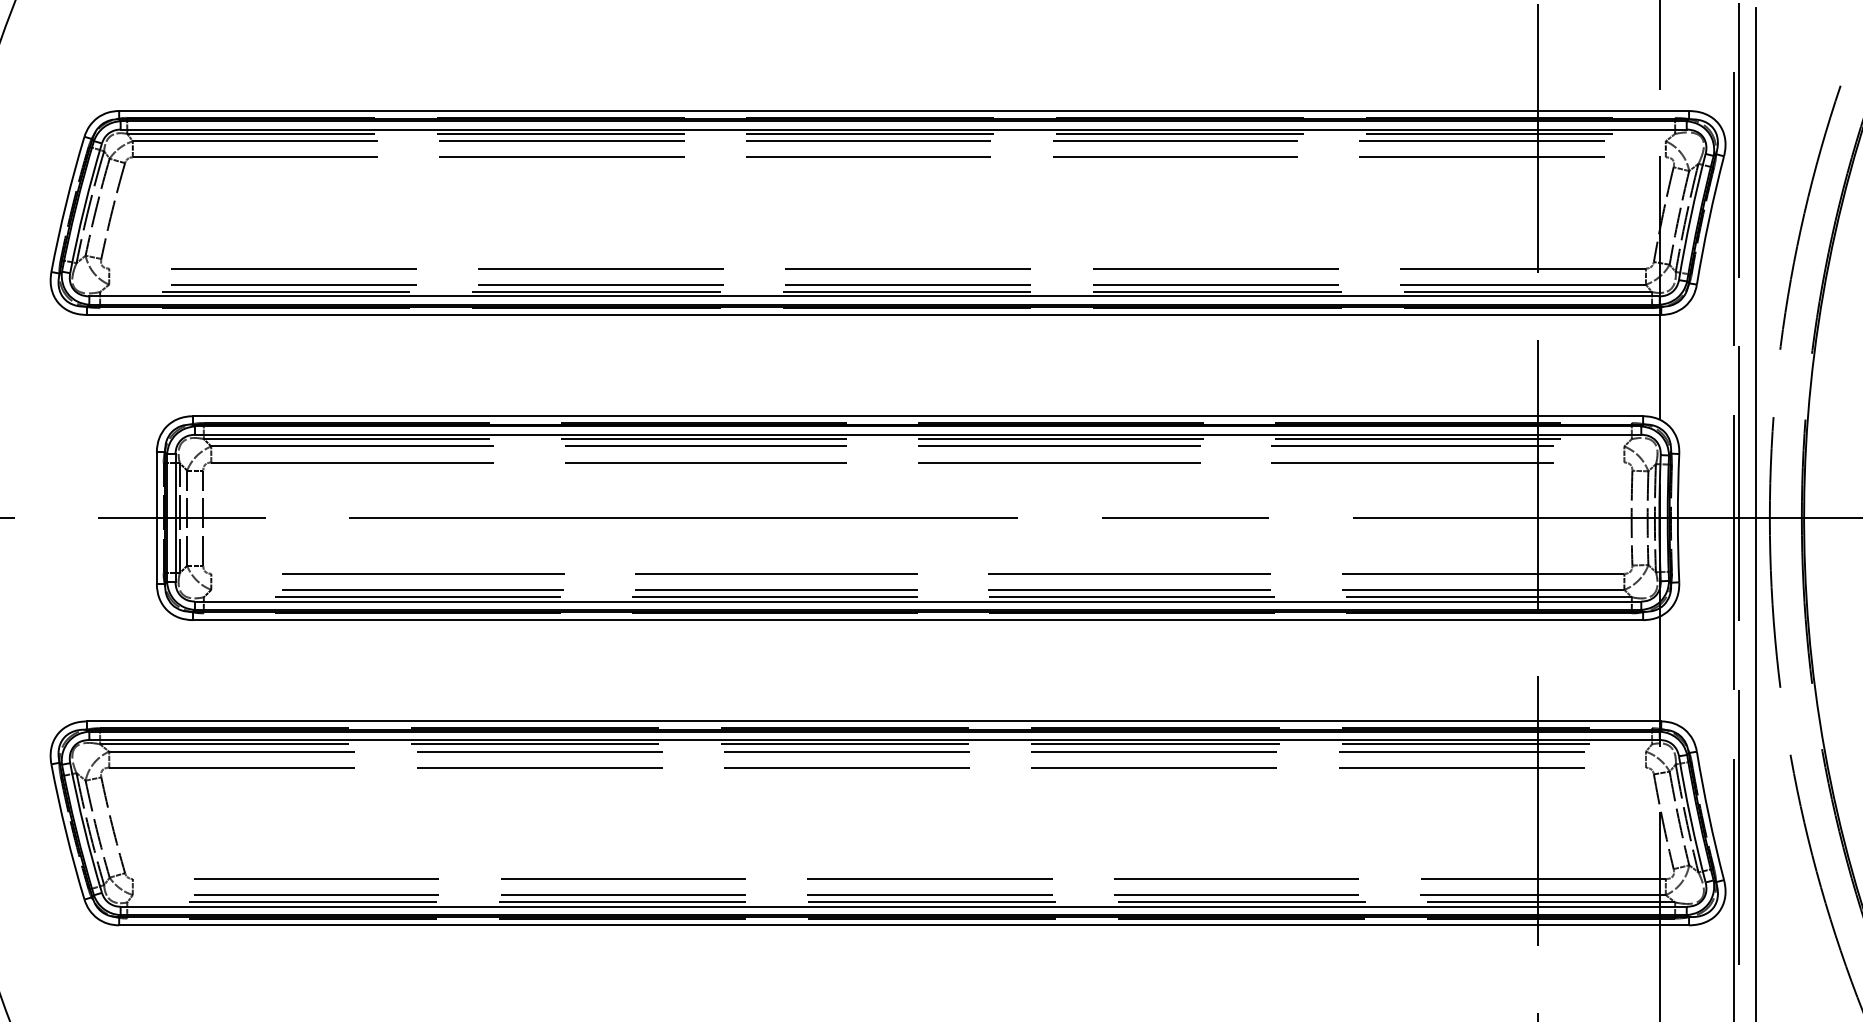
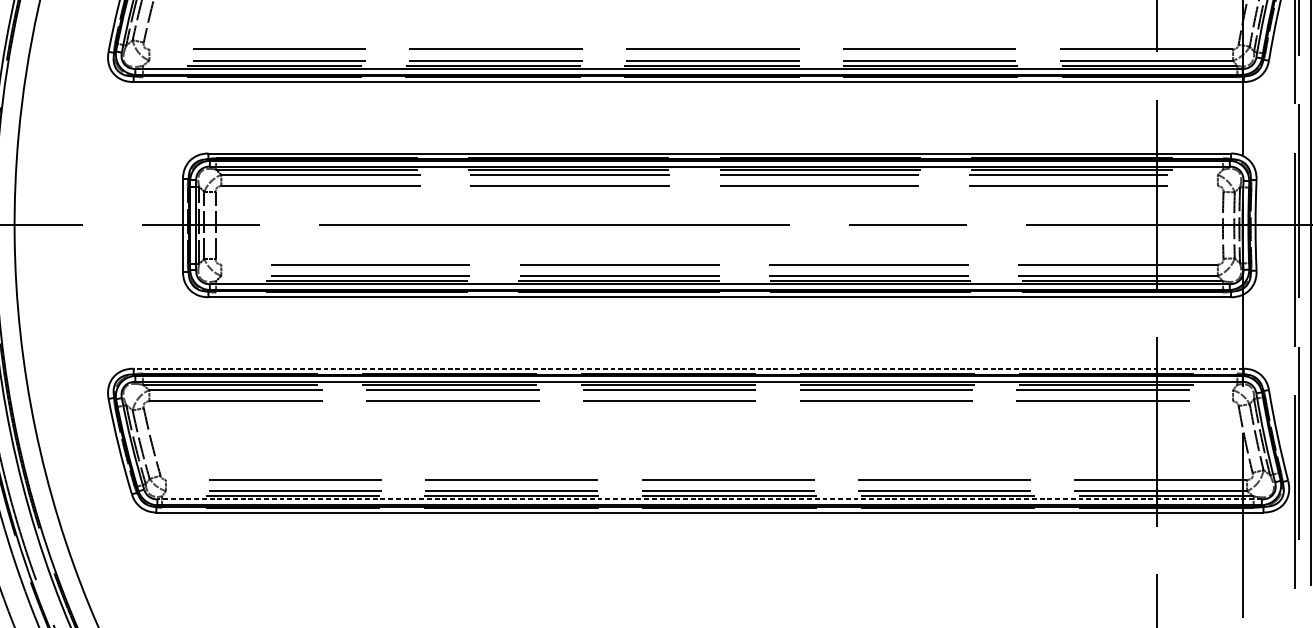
line: (873, 721) -> (688, 368), solid -> dashed
line: (903, 906) -> (709, 499), solid -> dashed

